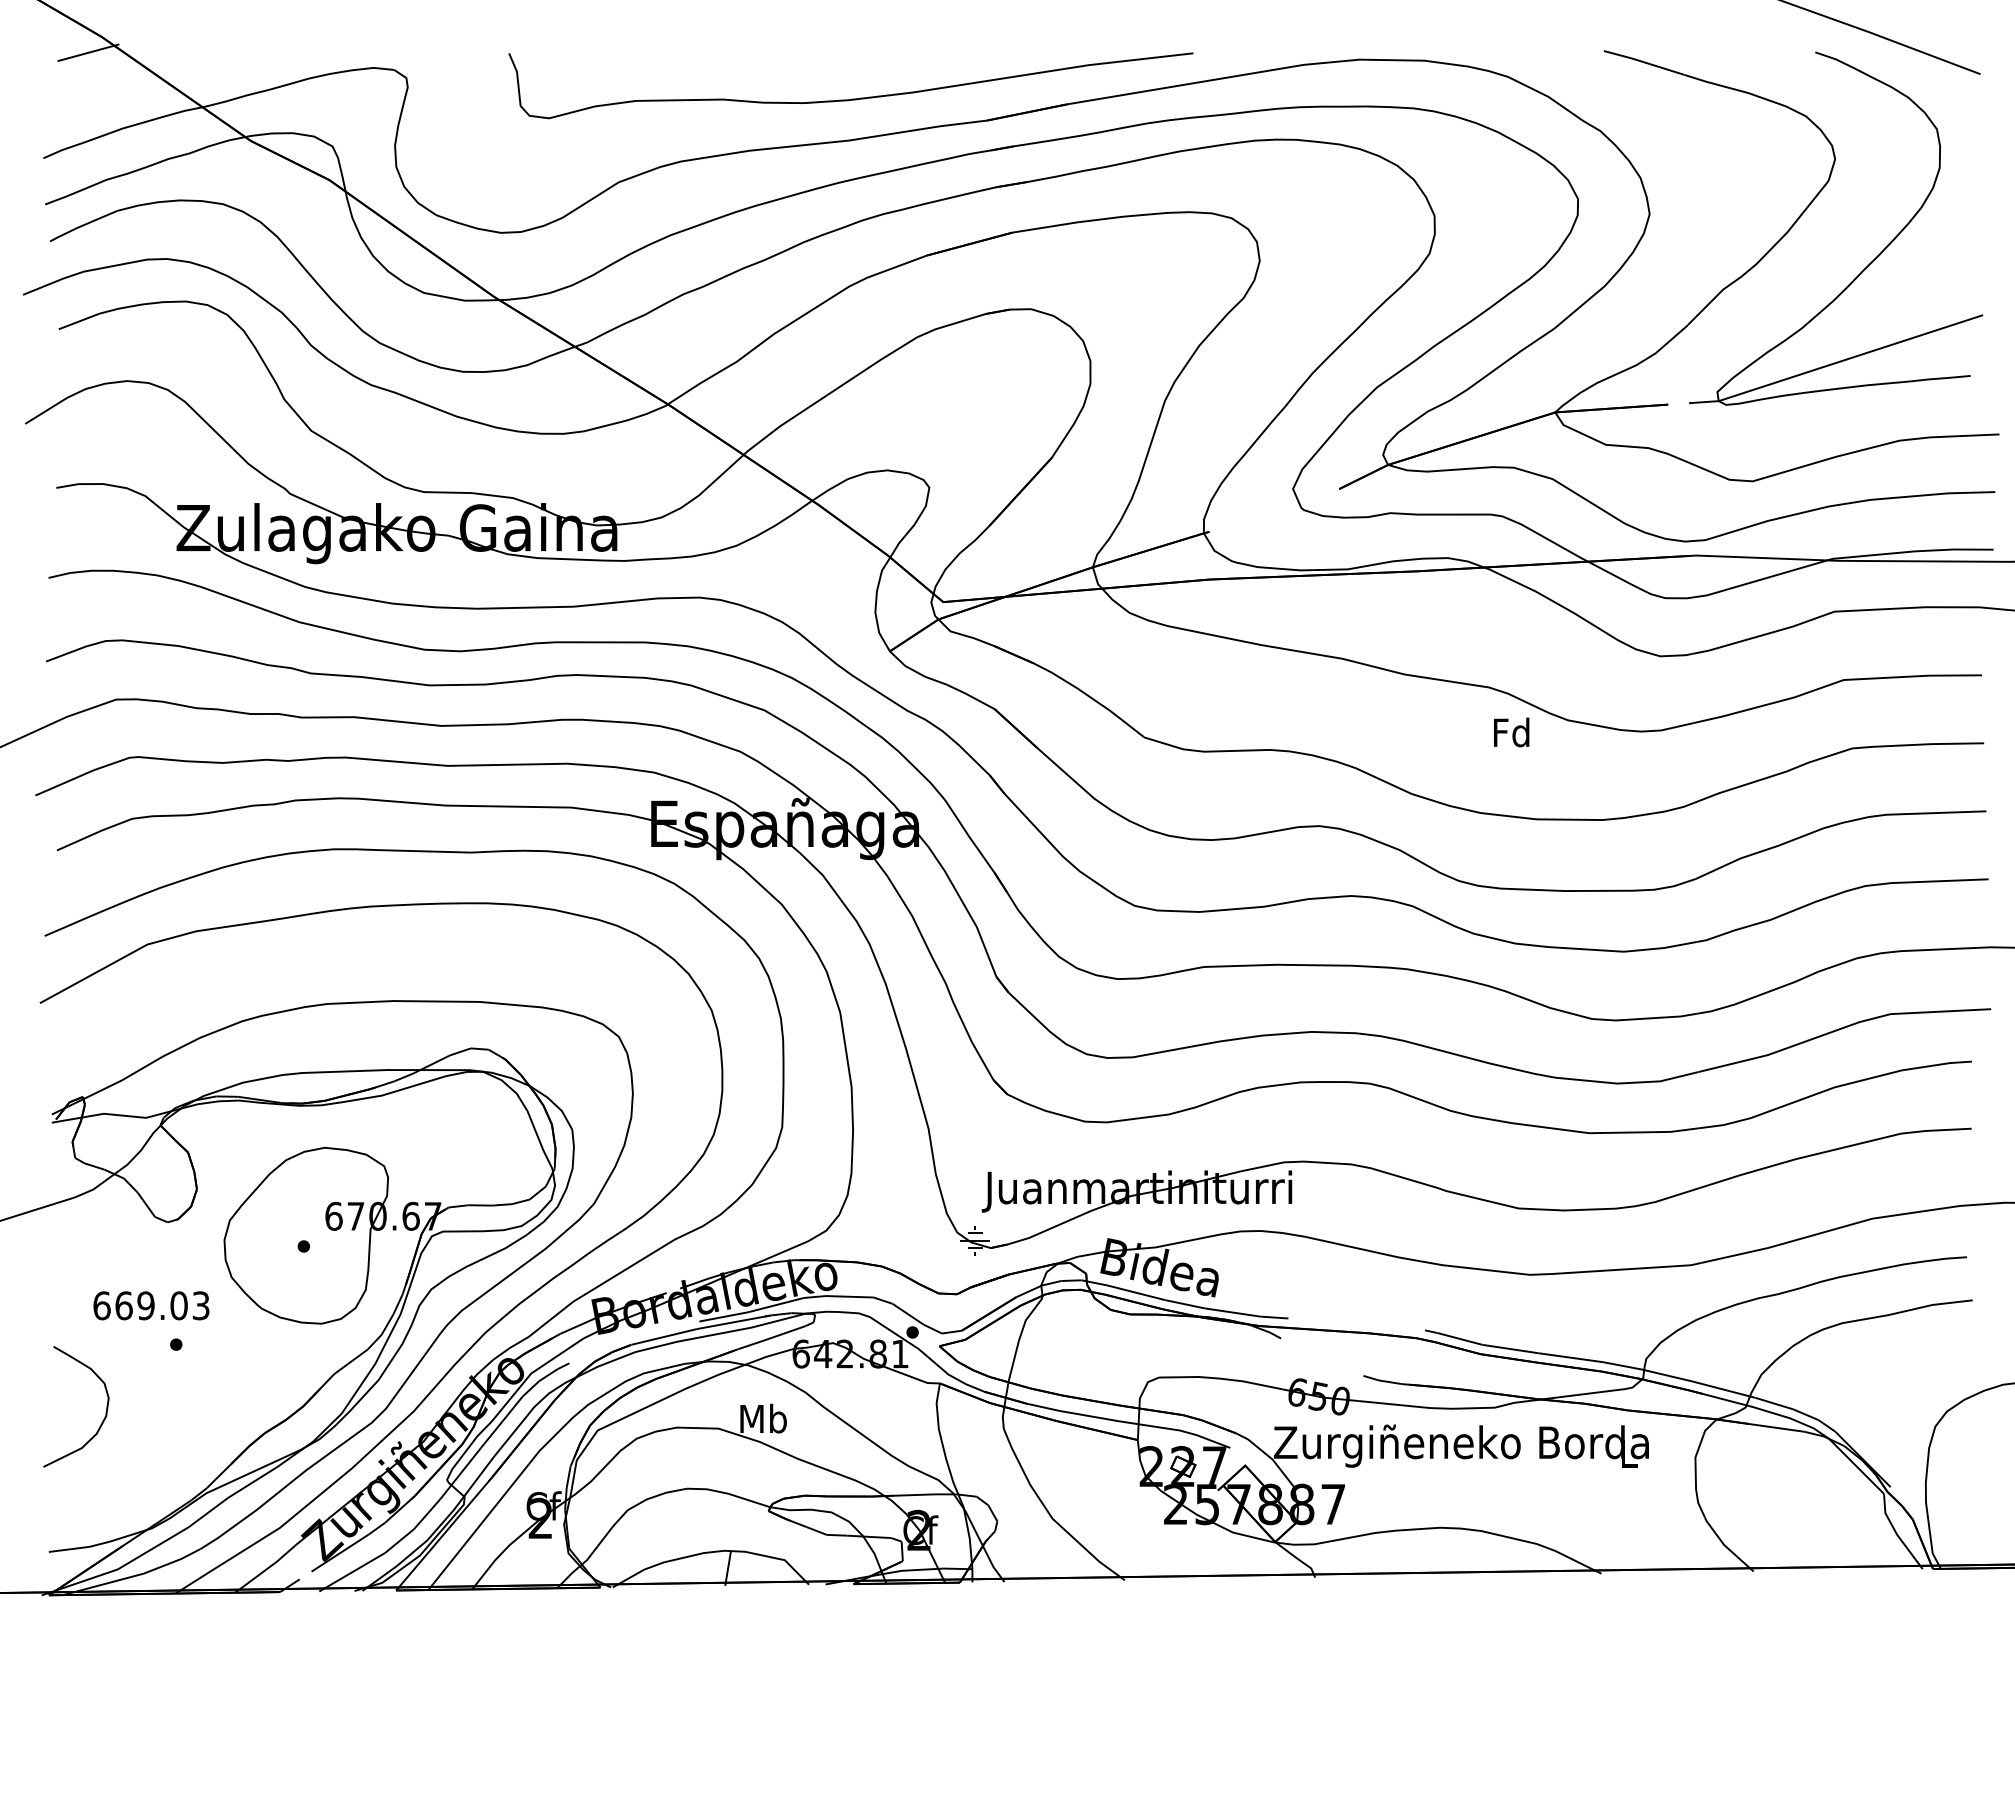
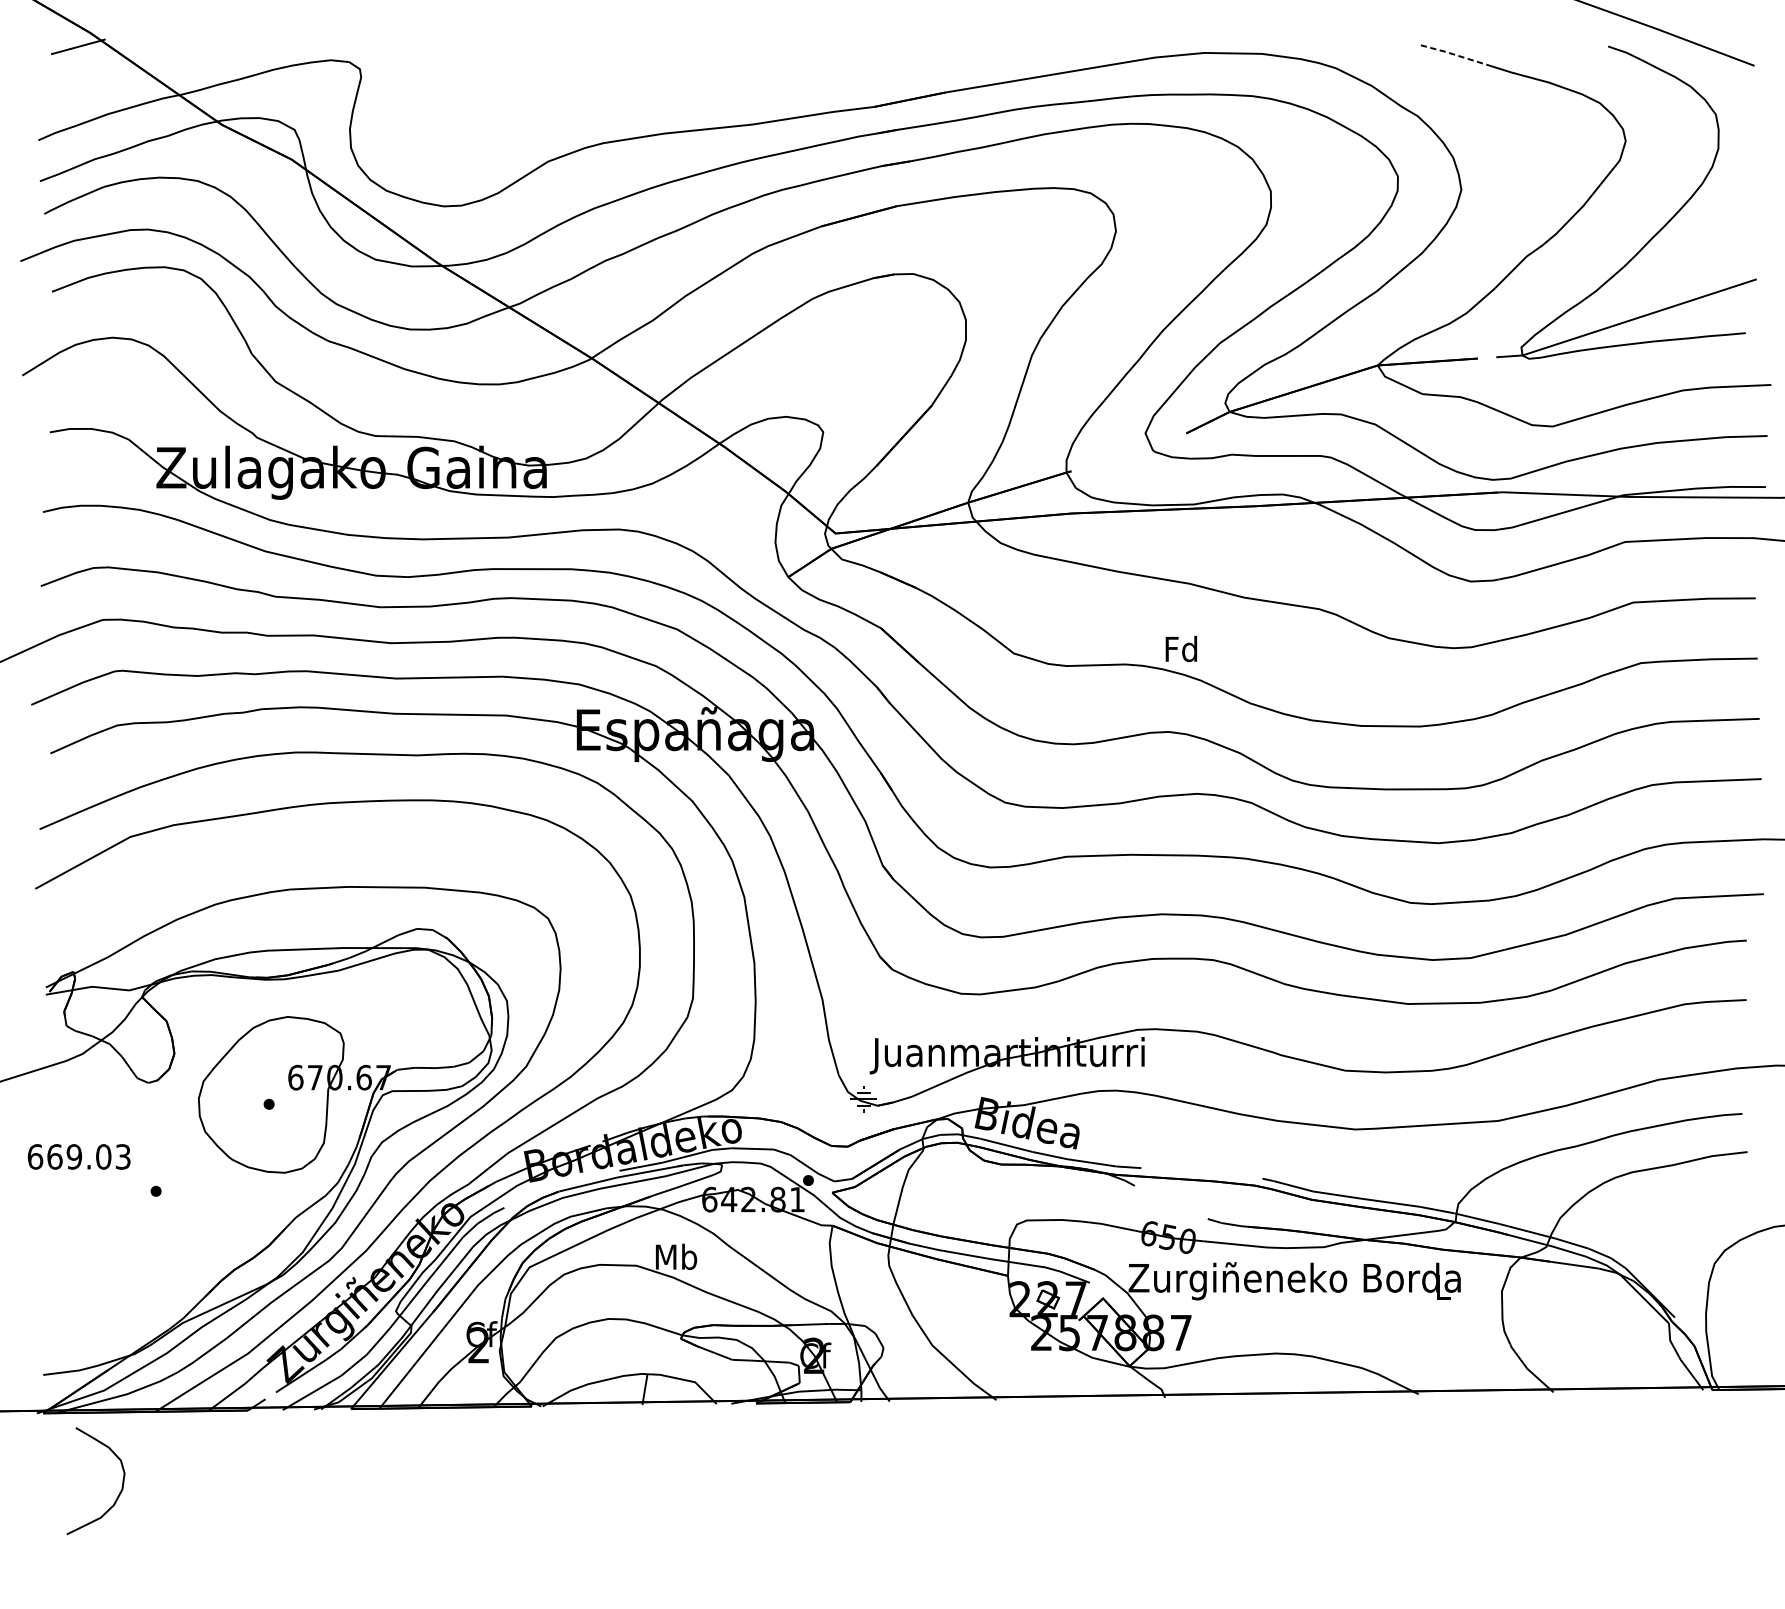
line: (1643, 62) -> (1455, 55), solid -> dashed
curve: (851, 98) -> (754, 87), removed
text: (1511, 732) -> (1181, 649), moved
text: (151, 1305) -> (79, 1156), moved
curve: (102, 1420) -> (119, 1493), moved

